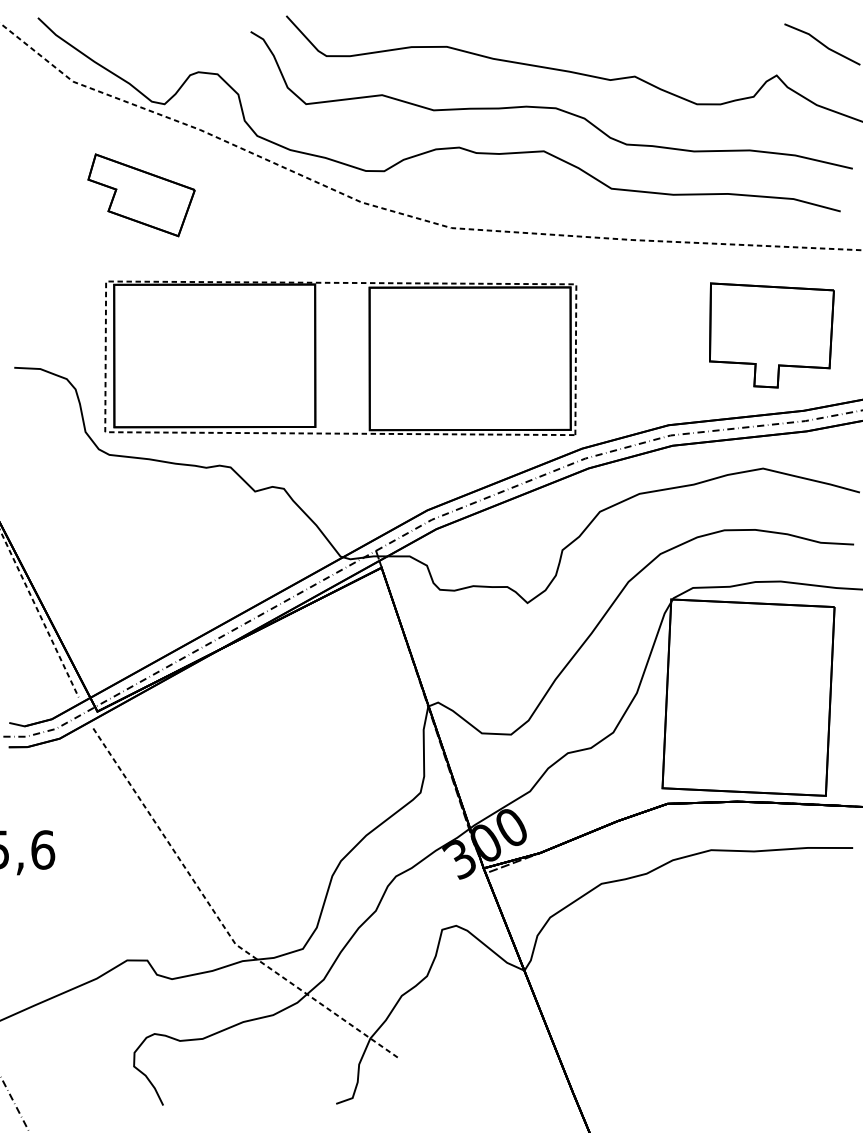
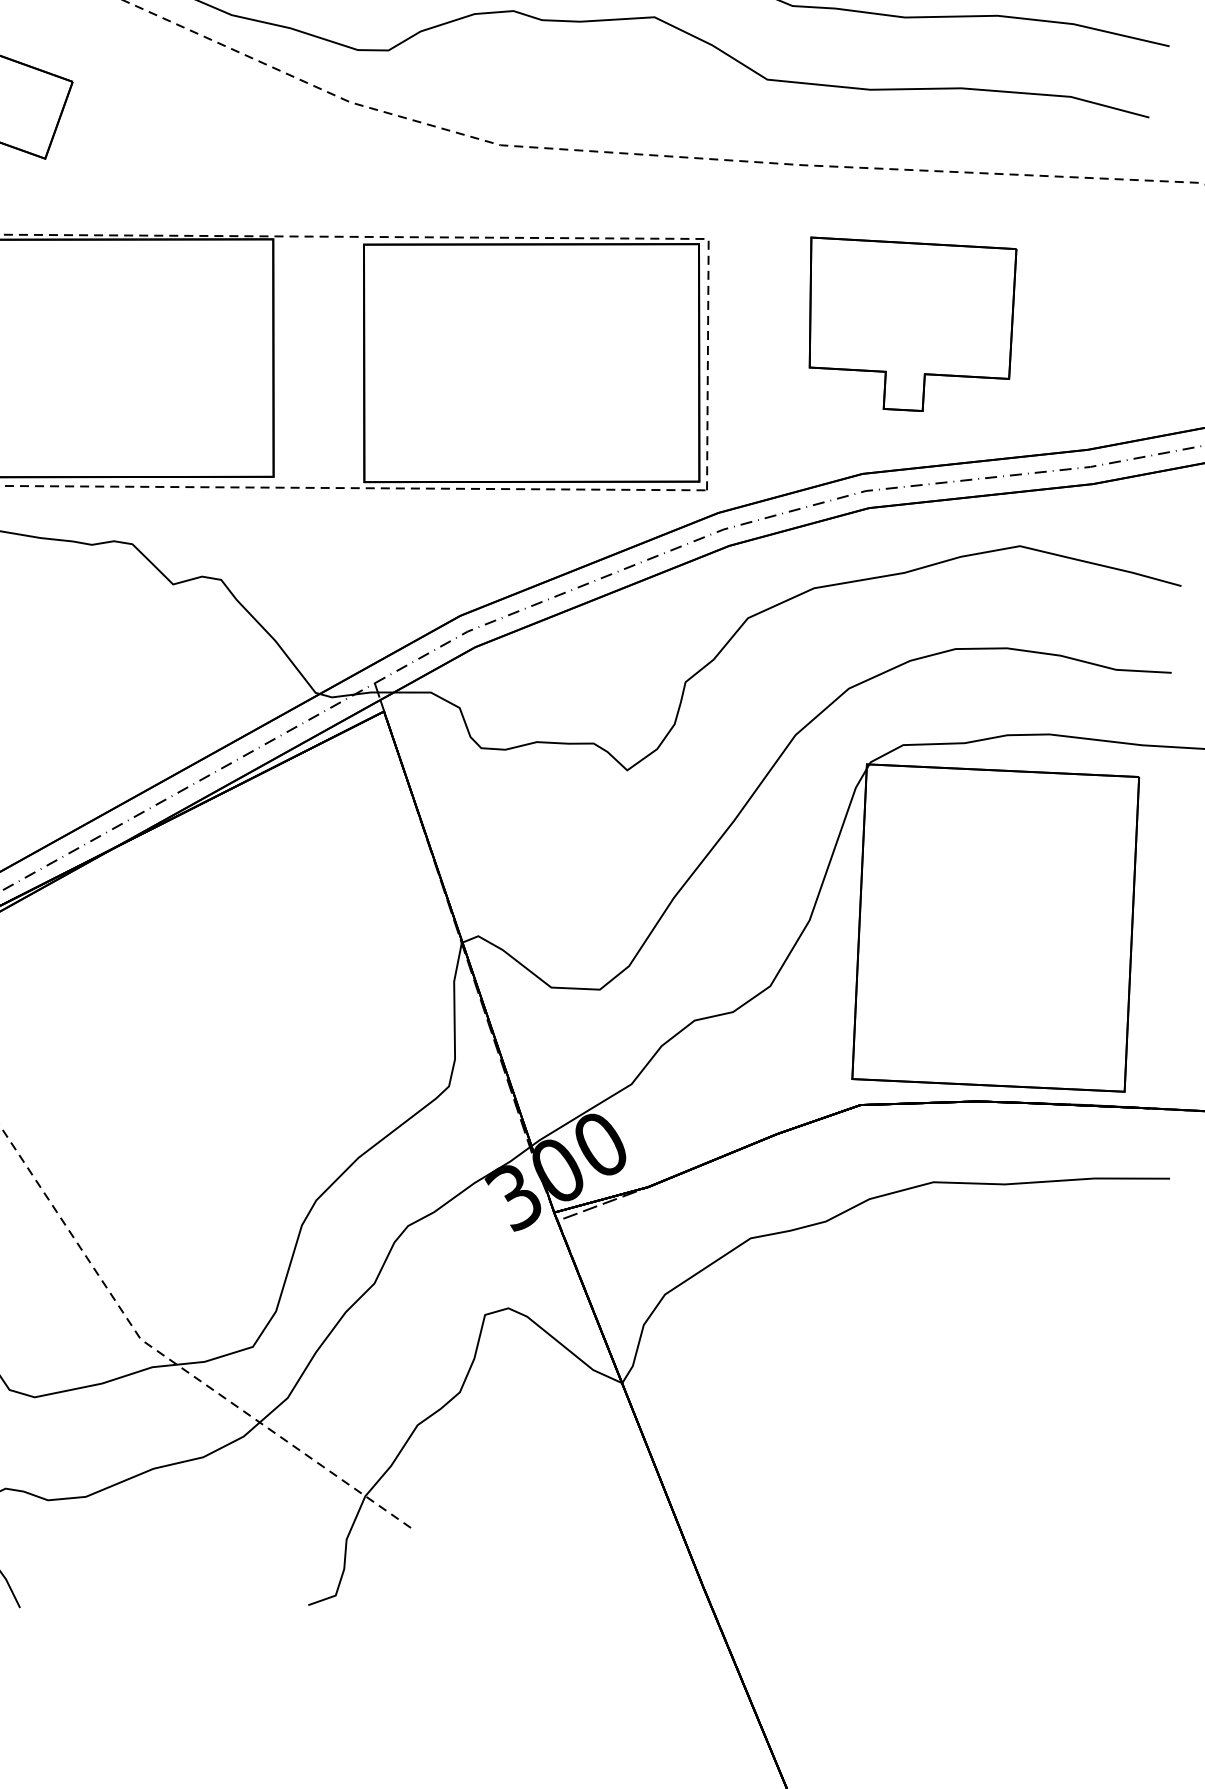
part: (771, 335) -> (912, 324), moved

